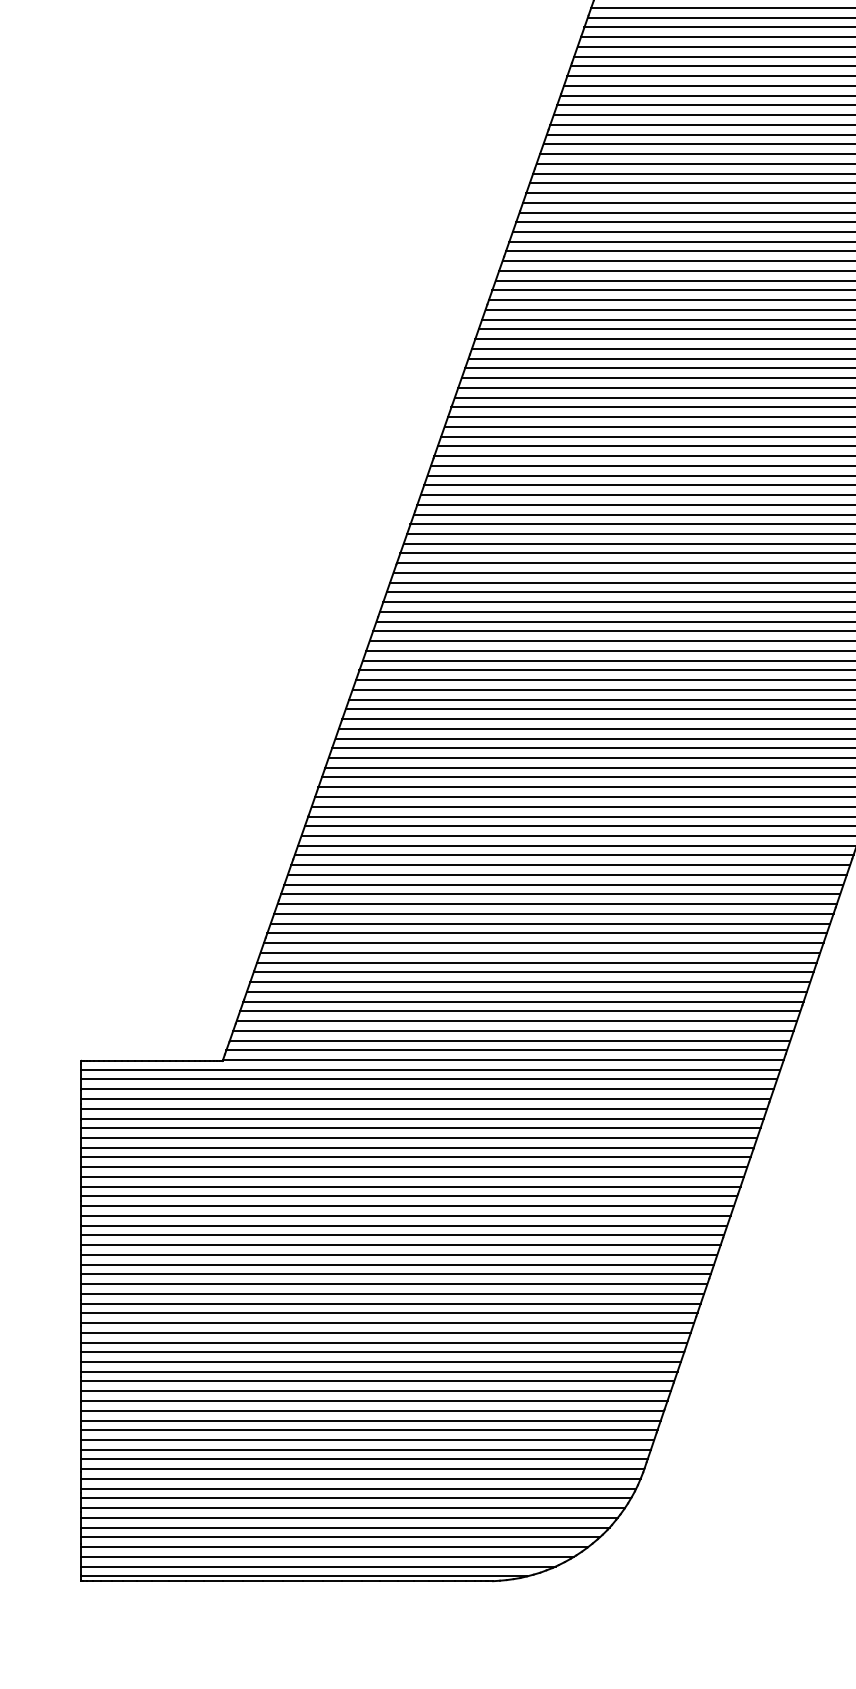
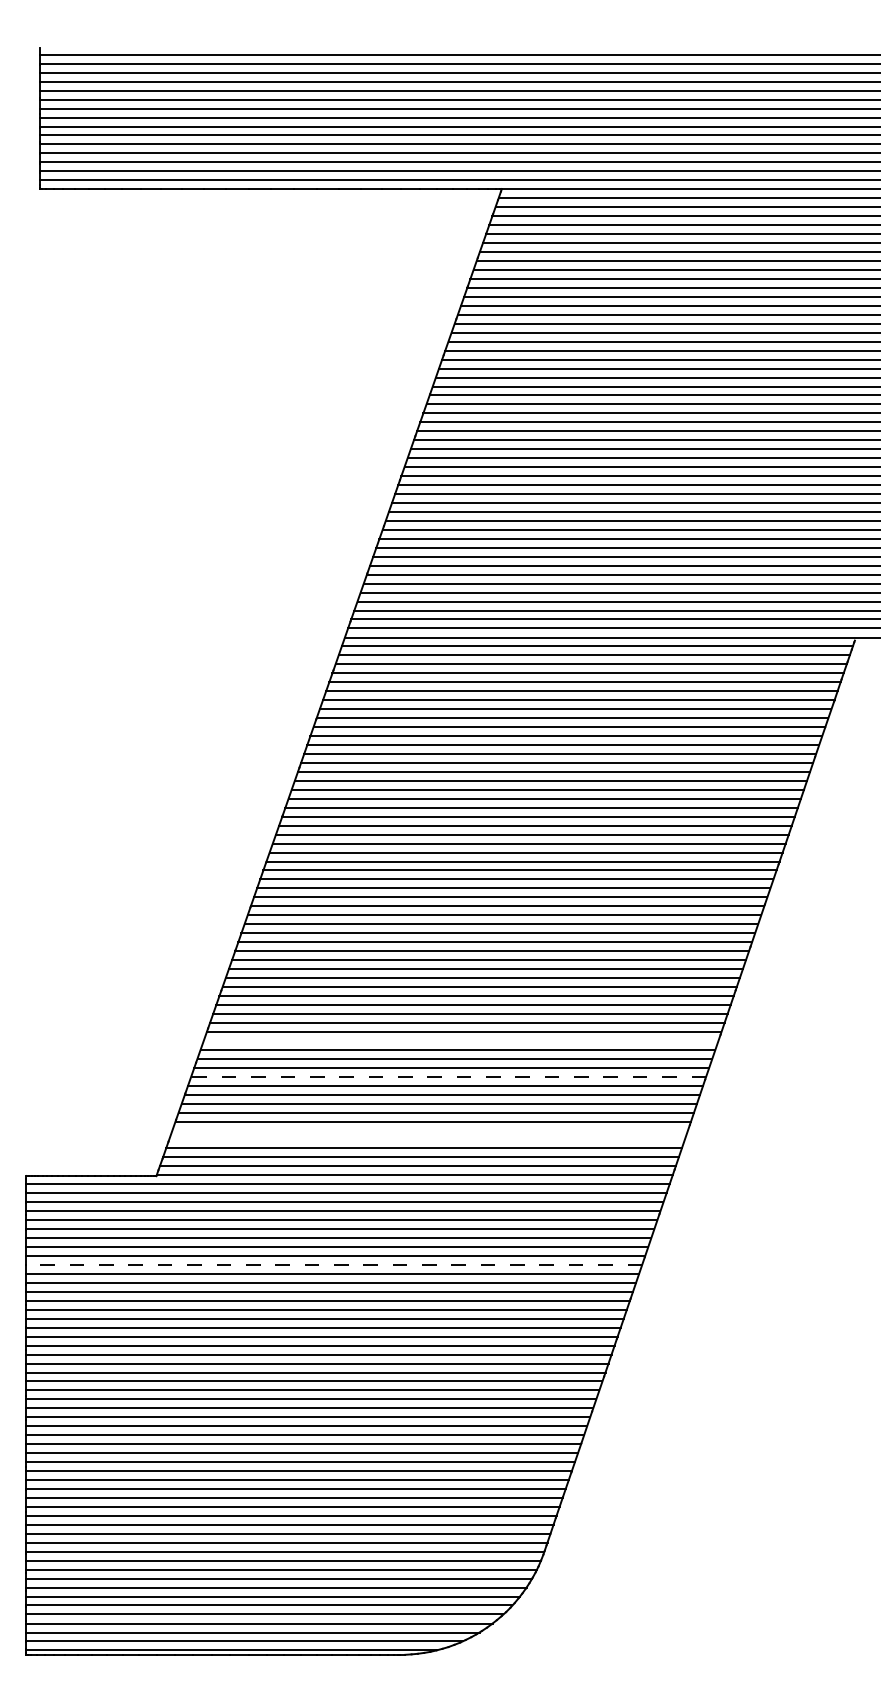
line: (553, 913) -> (460, 1040), removed
line: (540, 952) -> (448, 1076), solid -> dashed
line: (520, 1011) -> (430, 1130), removed
line: (516, 1021) -> (426, 1139), removed
line: (416, 1157) -> (334, 1264), solid -> dashed

